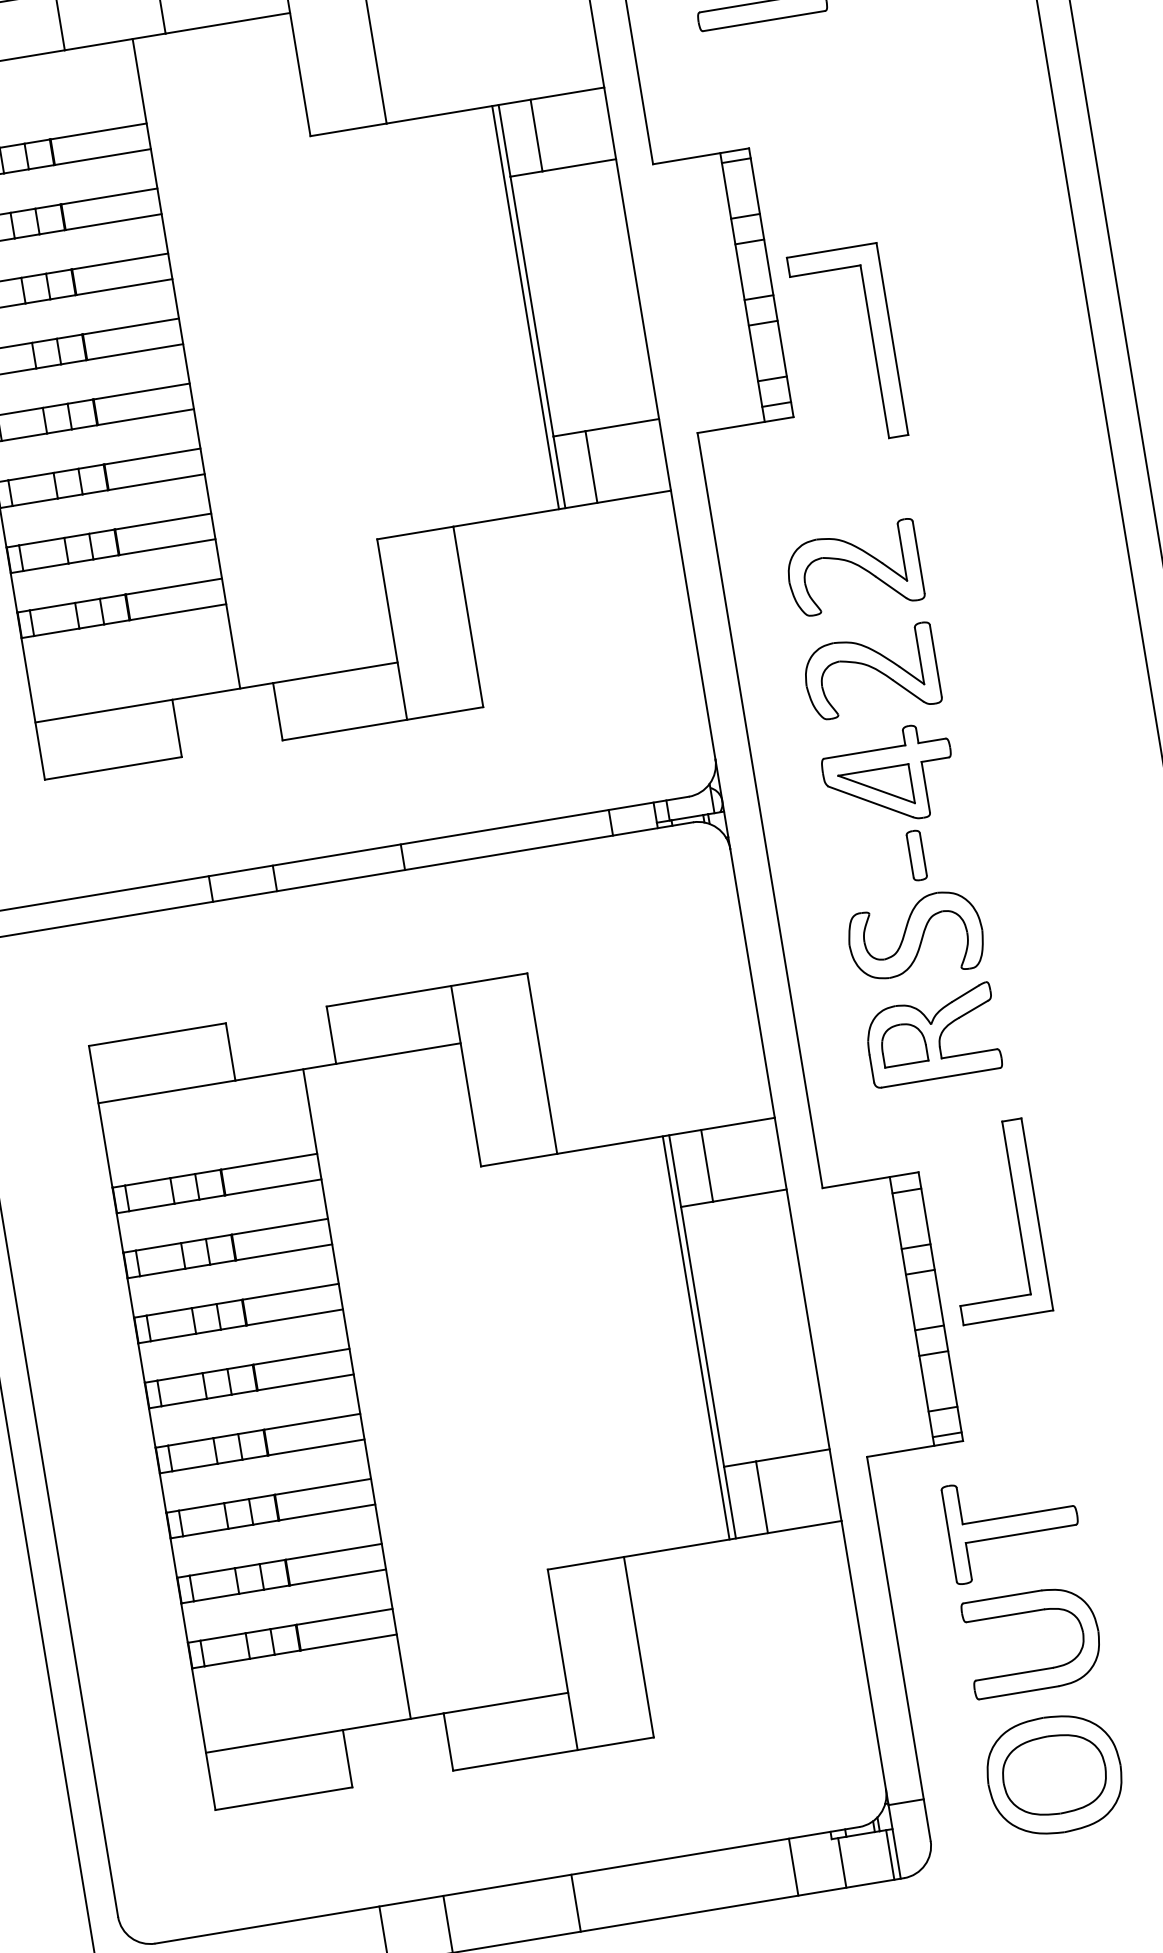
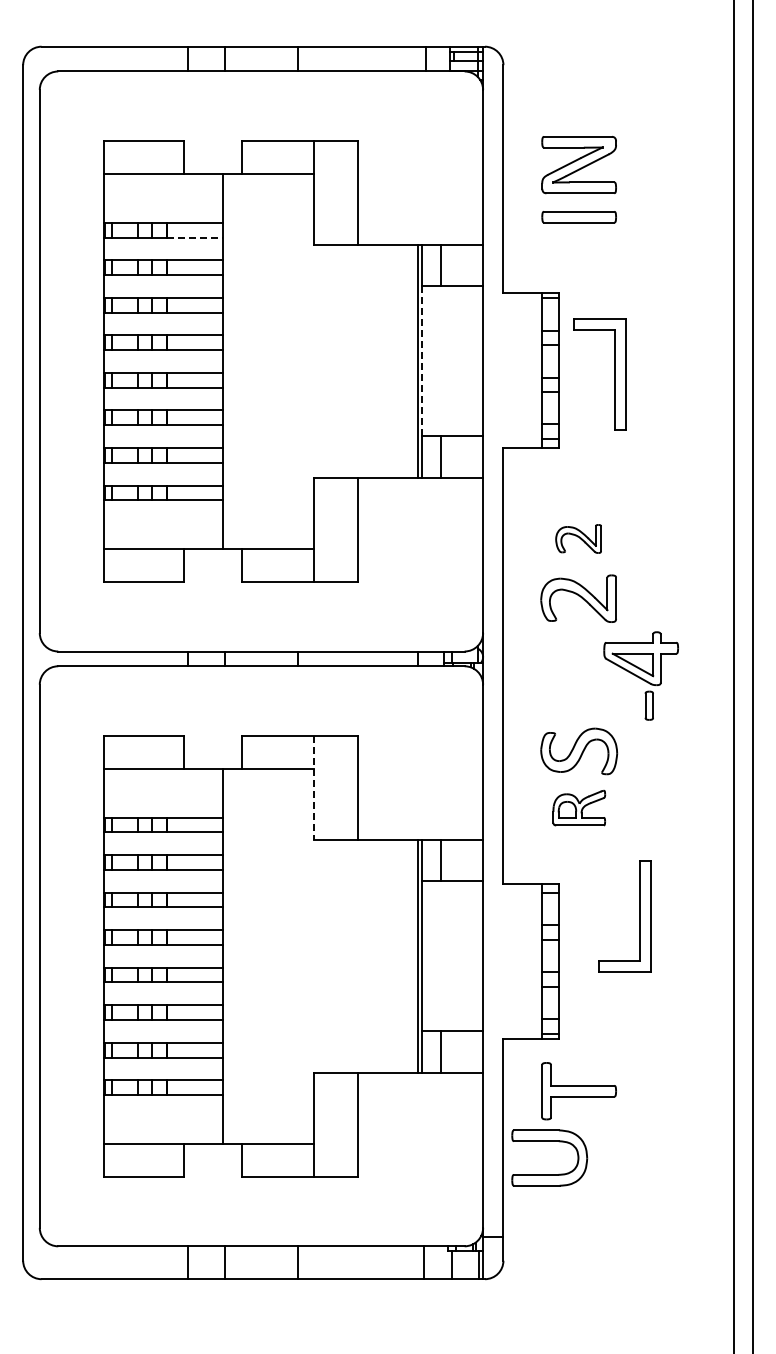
line: (102, 157) -> (194, 237), solid -> dashed
line: (532, 306) -> (422, 361), solid -> dashed
part: (873, 342) -> (614, 374), moved
part: (853, 568) -> (578, 538), size x0.6
part: (892, 805) -> (640, 675), moved
part: (932, 1034) -> (579, 807), size x0.7
line: (466, 1077) -> (313, 788), solid -> dashed
part: (1017, 1217) -> (639, 916), moved
part: (1028, 1612) -> (549, 1141), moved
part: (1055, 1775) -> (579, 1235), removed

